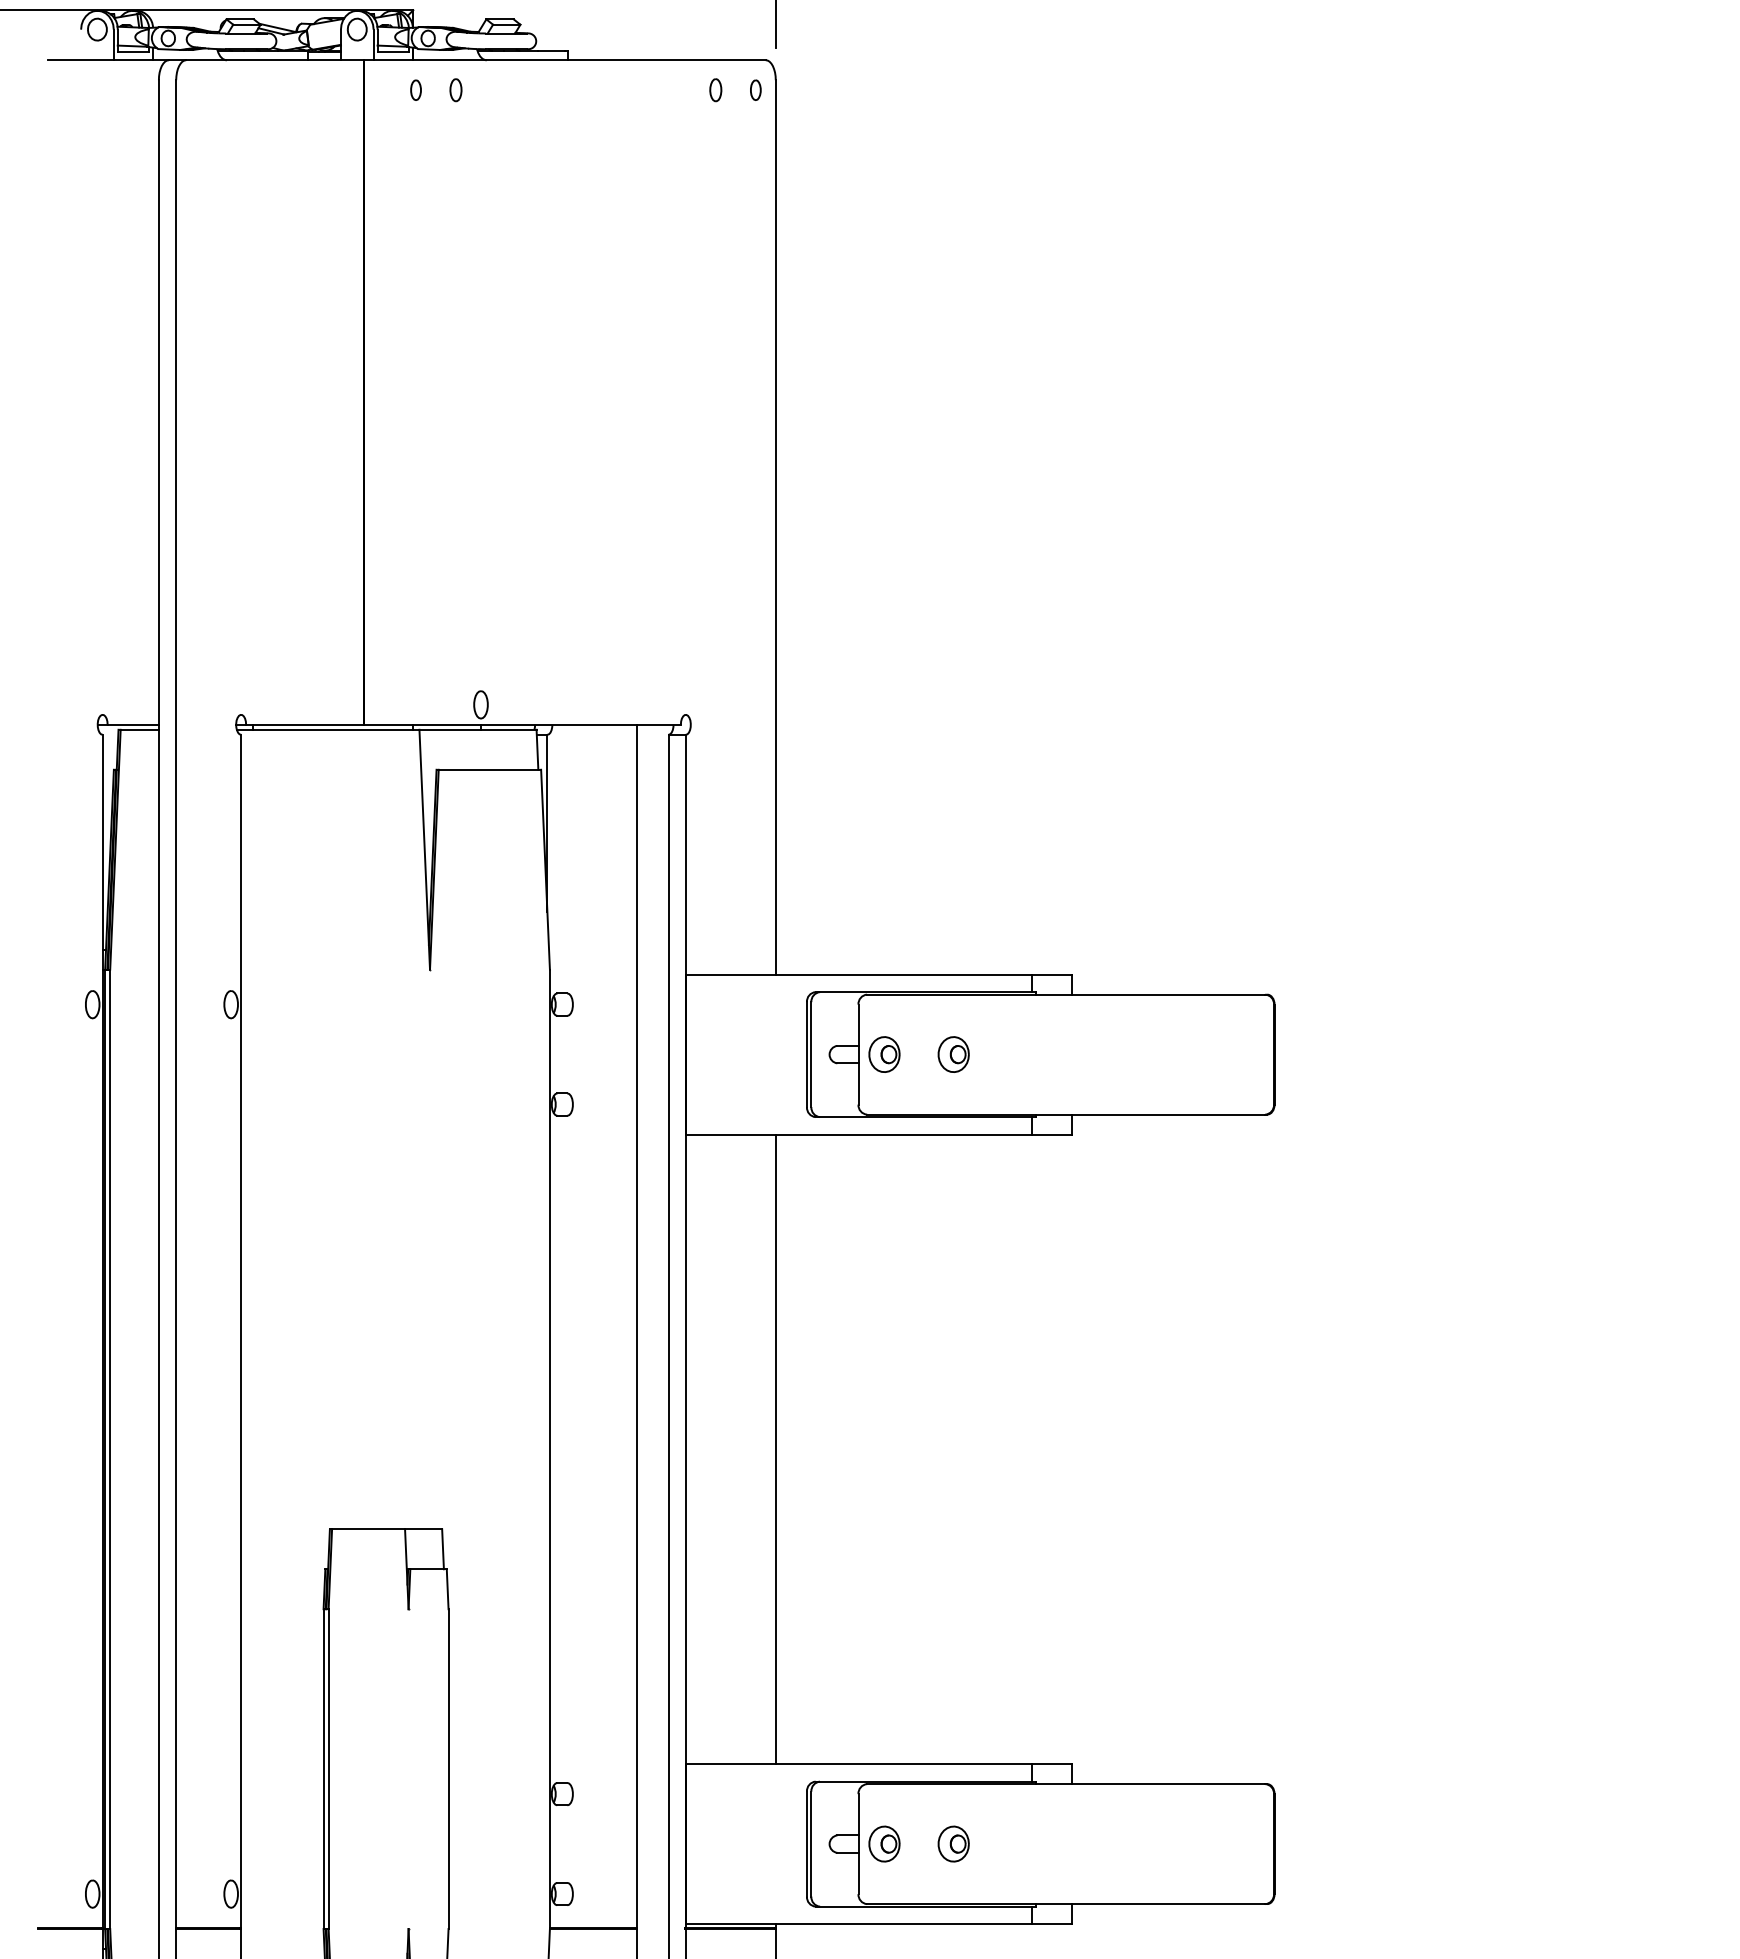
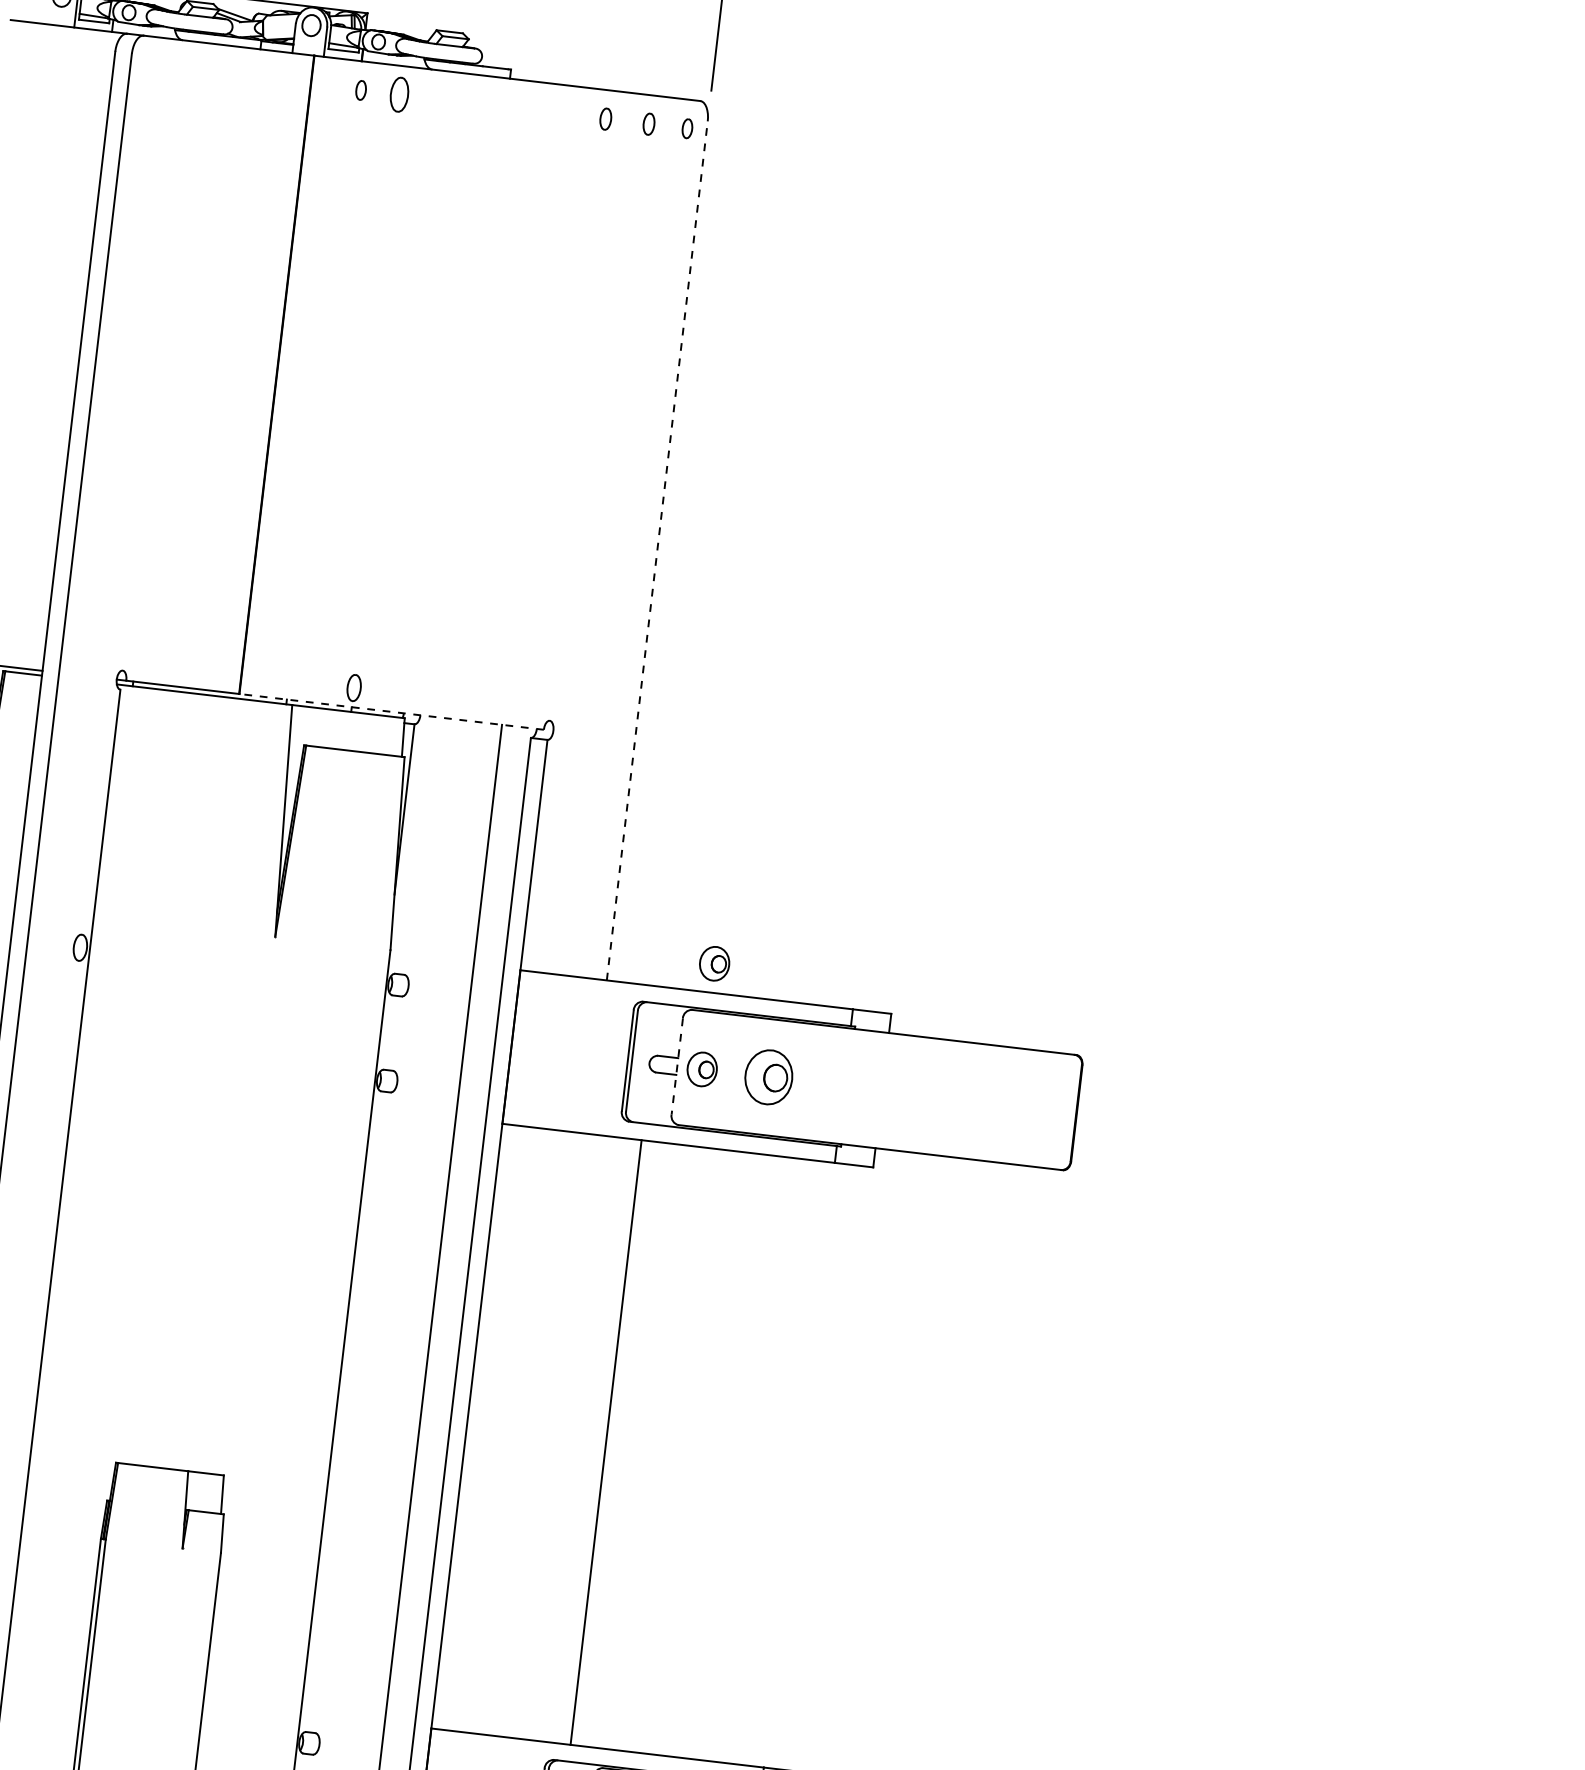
part: (455, 90) -> (398, 95), size x1.6
part: (670, 90) -> (605, 119), added
line: (775, 526) -> (657, 549), solid -> dashed
line: (521, 724) -> (390, 711), solid -> dashed
part: (884, 944) -> (714, 963), added
line: (858, 1054) -> (677, 1066), solid -> dashed
part: (953, 1054) -> (768, 1077), size x1.6
line: (775, 1449) -> (605, 1442), moved

